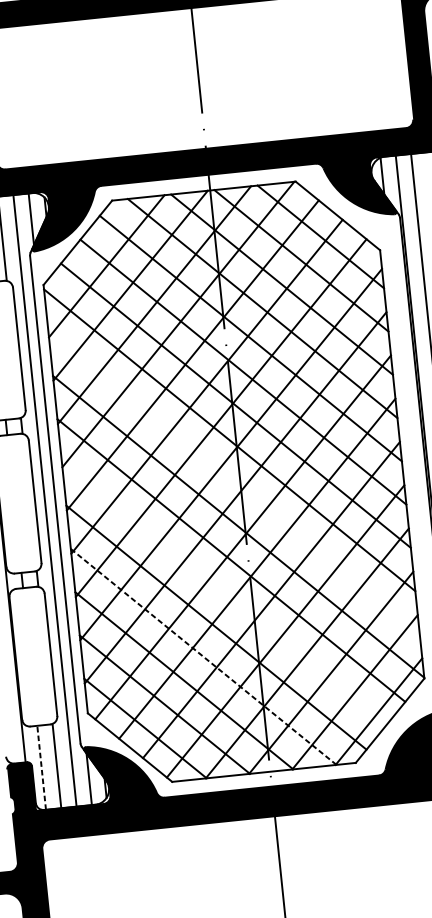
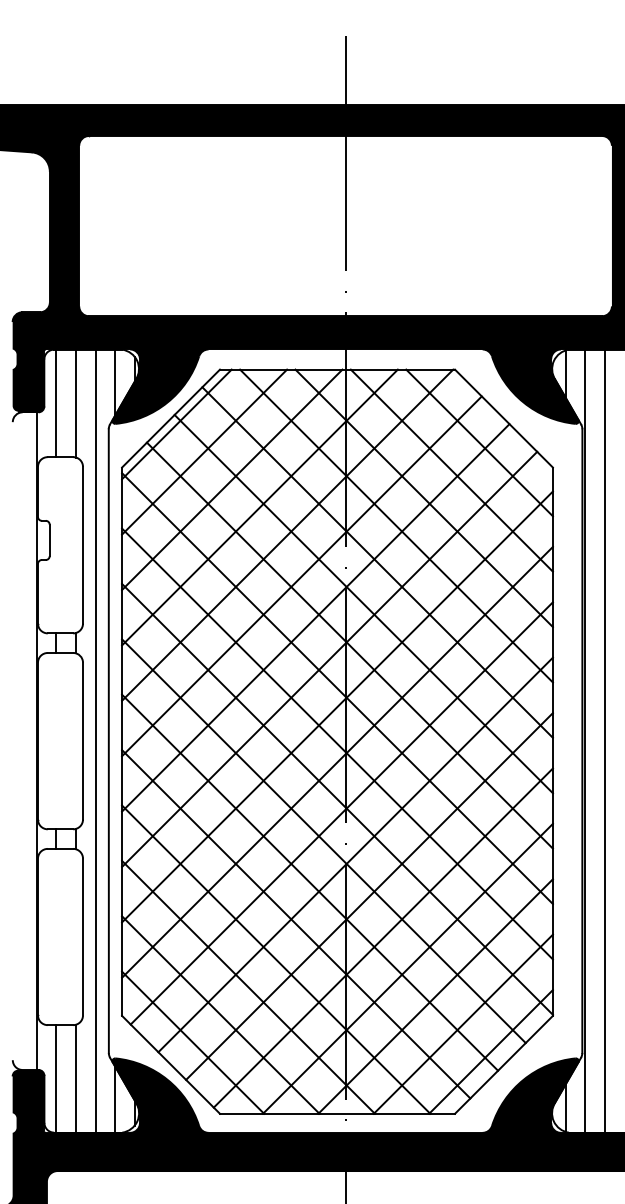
line: (82, 247) -> (176, 424), added
line: (234, 483) -> (337, 743), added
line: (224, 593) -> (310, 882), added
line: (203, 656) -> (276, 959), dashed -> solid
line: (41, 767) -> (56, 1078), dashed -> solid

